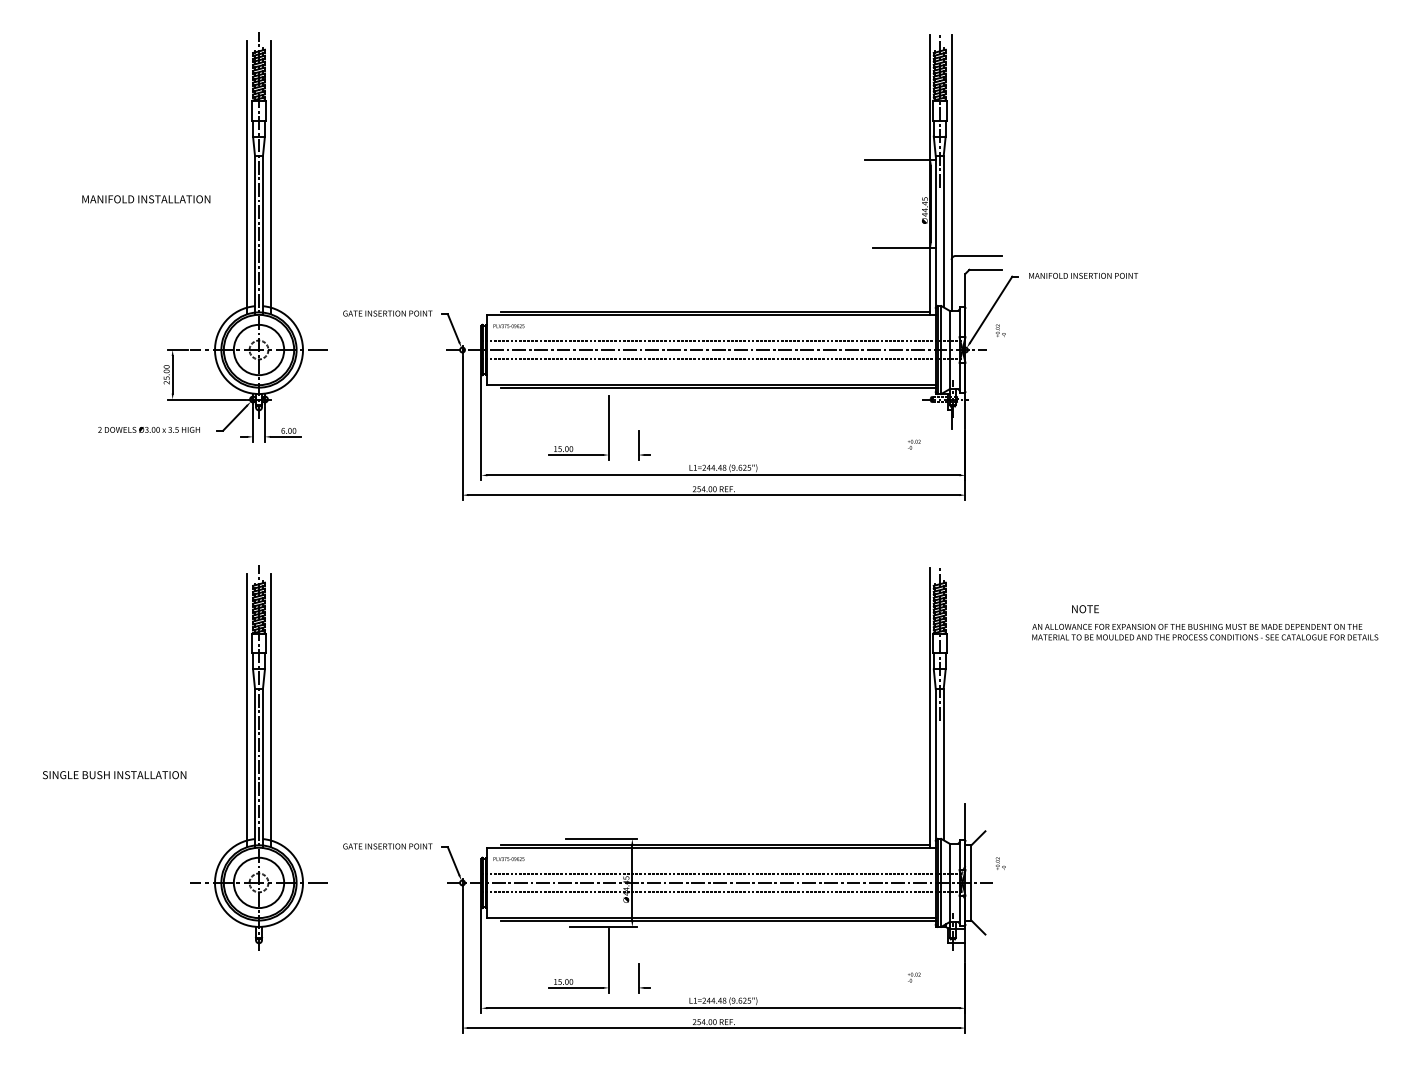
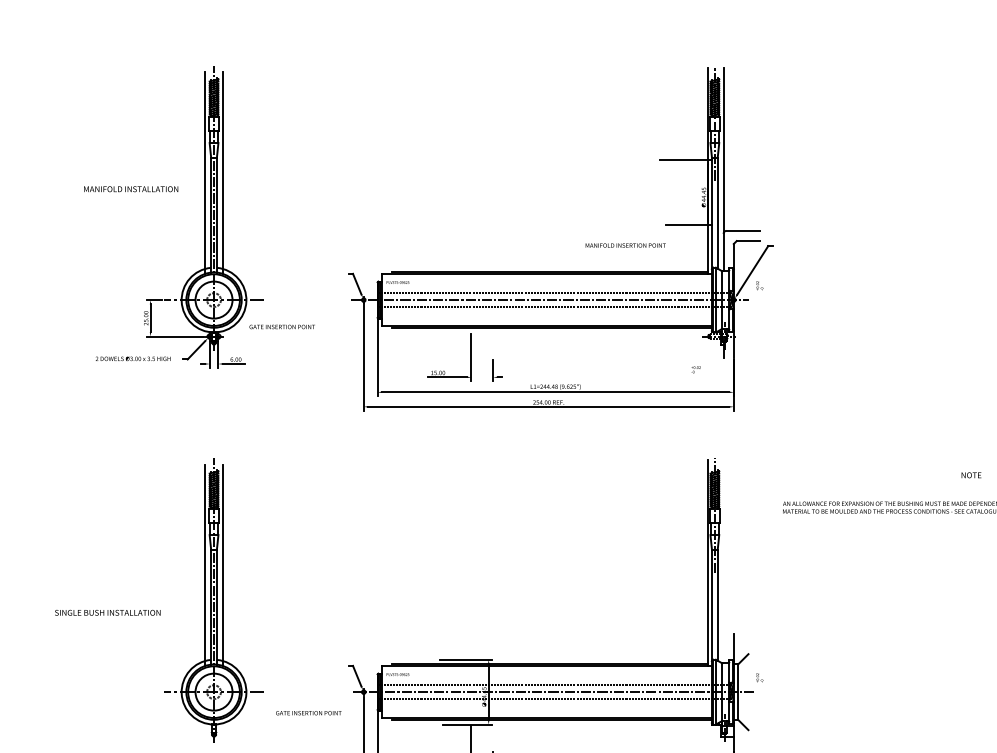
text: (1083, 275) -> (625, 245), moved
text: (387, 313) -> (282, 326), moved
text: (1085, 609) -> (971, 475), moved
text: (387, 846) -> (308, 713), moved

